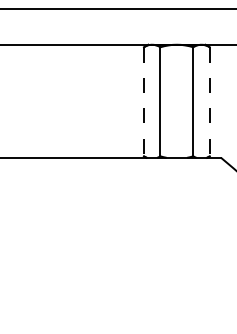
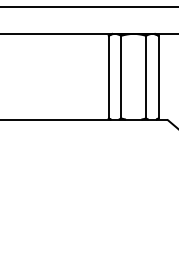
line: (143, 101) -> (108, 76), dashed -> solid
line: (209, 101) -> (158, 76), dashed -> solid

